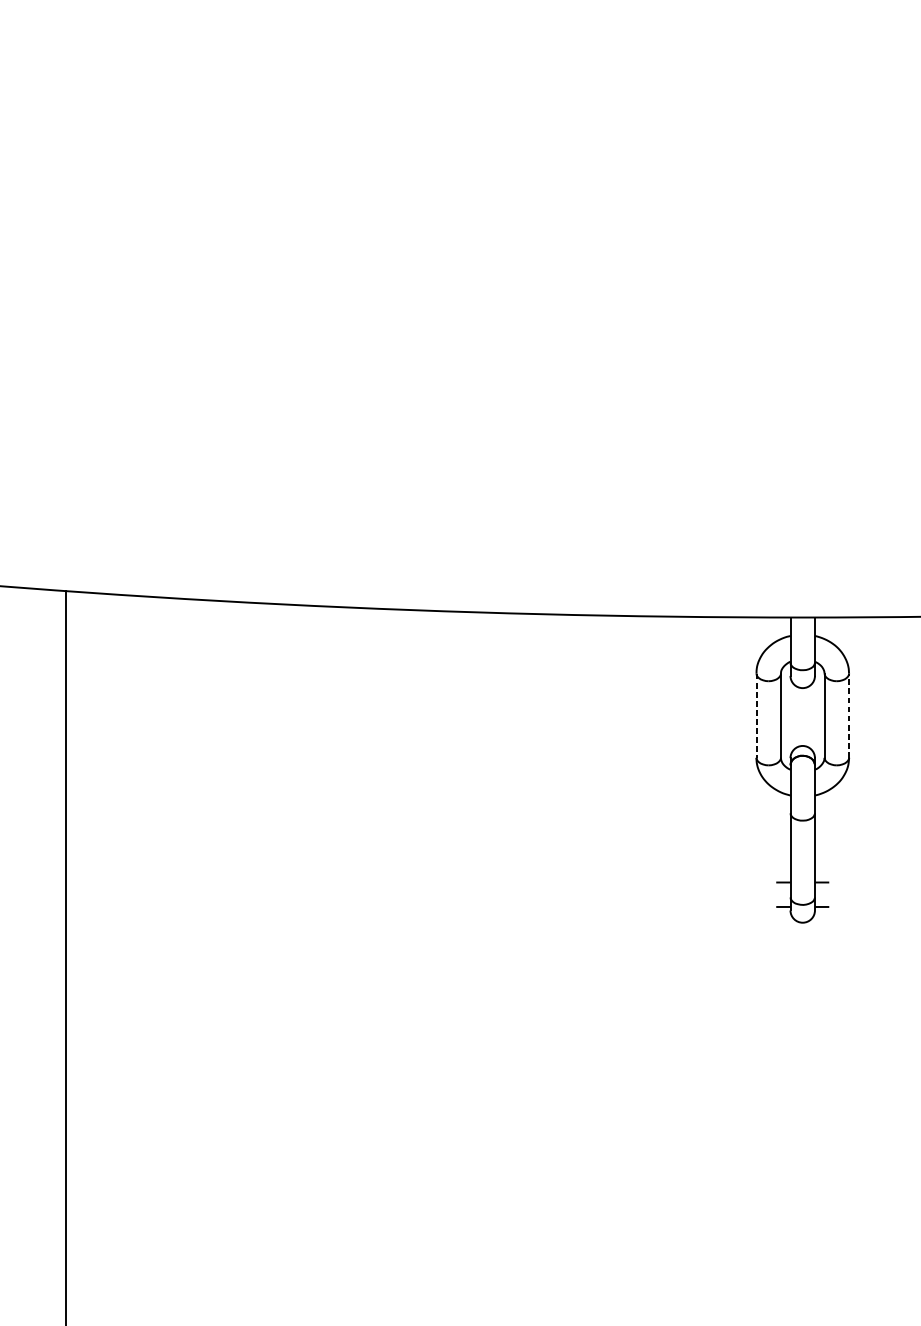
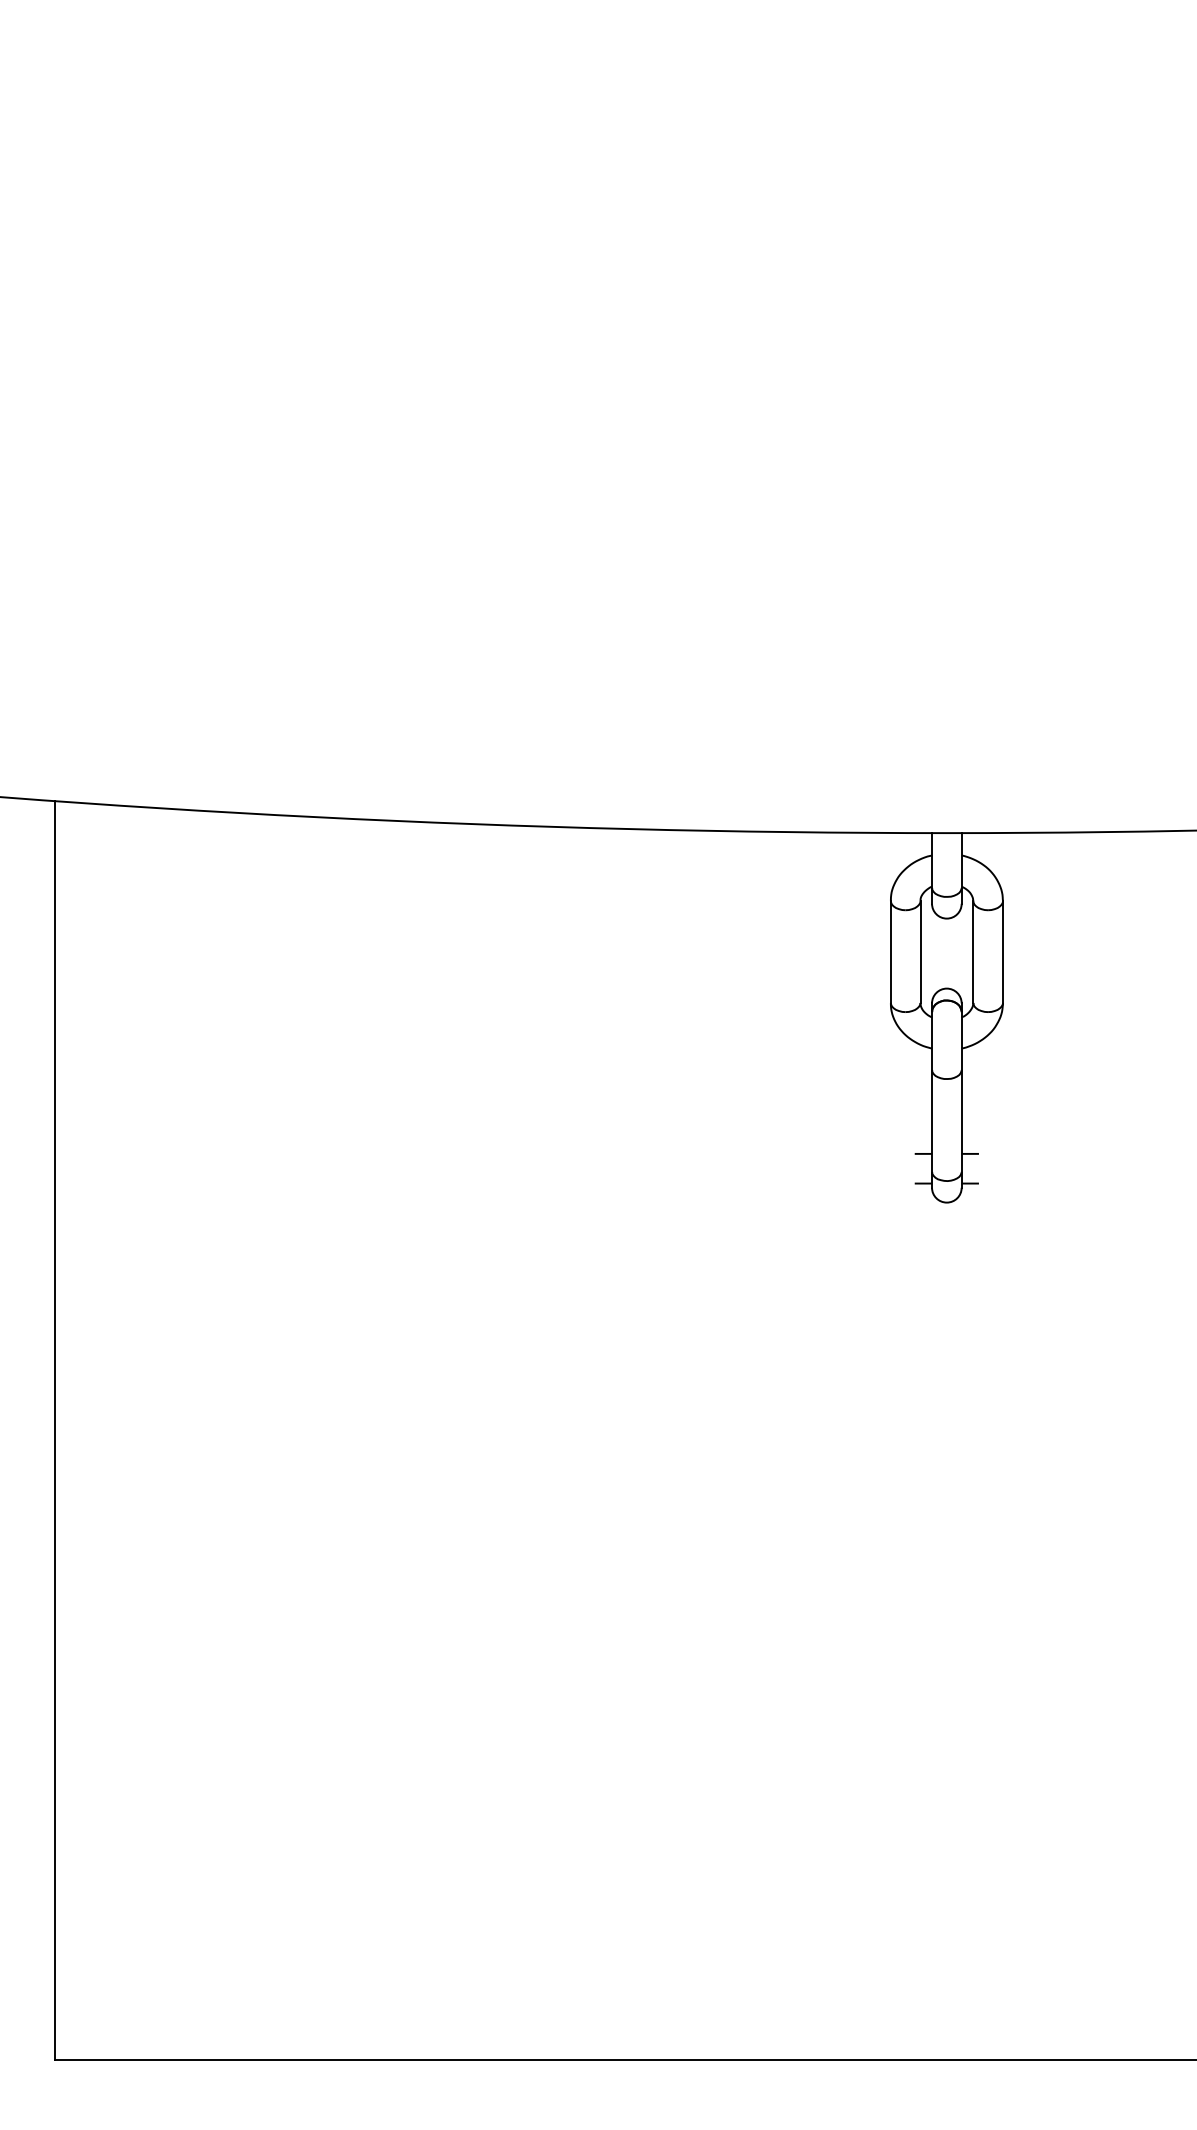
line: (756, 716) -> (890, 952), dashed -> solid
line: (849, 716) -> (1003, 952), dashed -> solid

